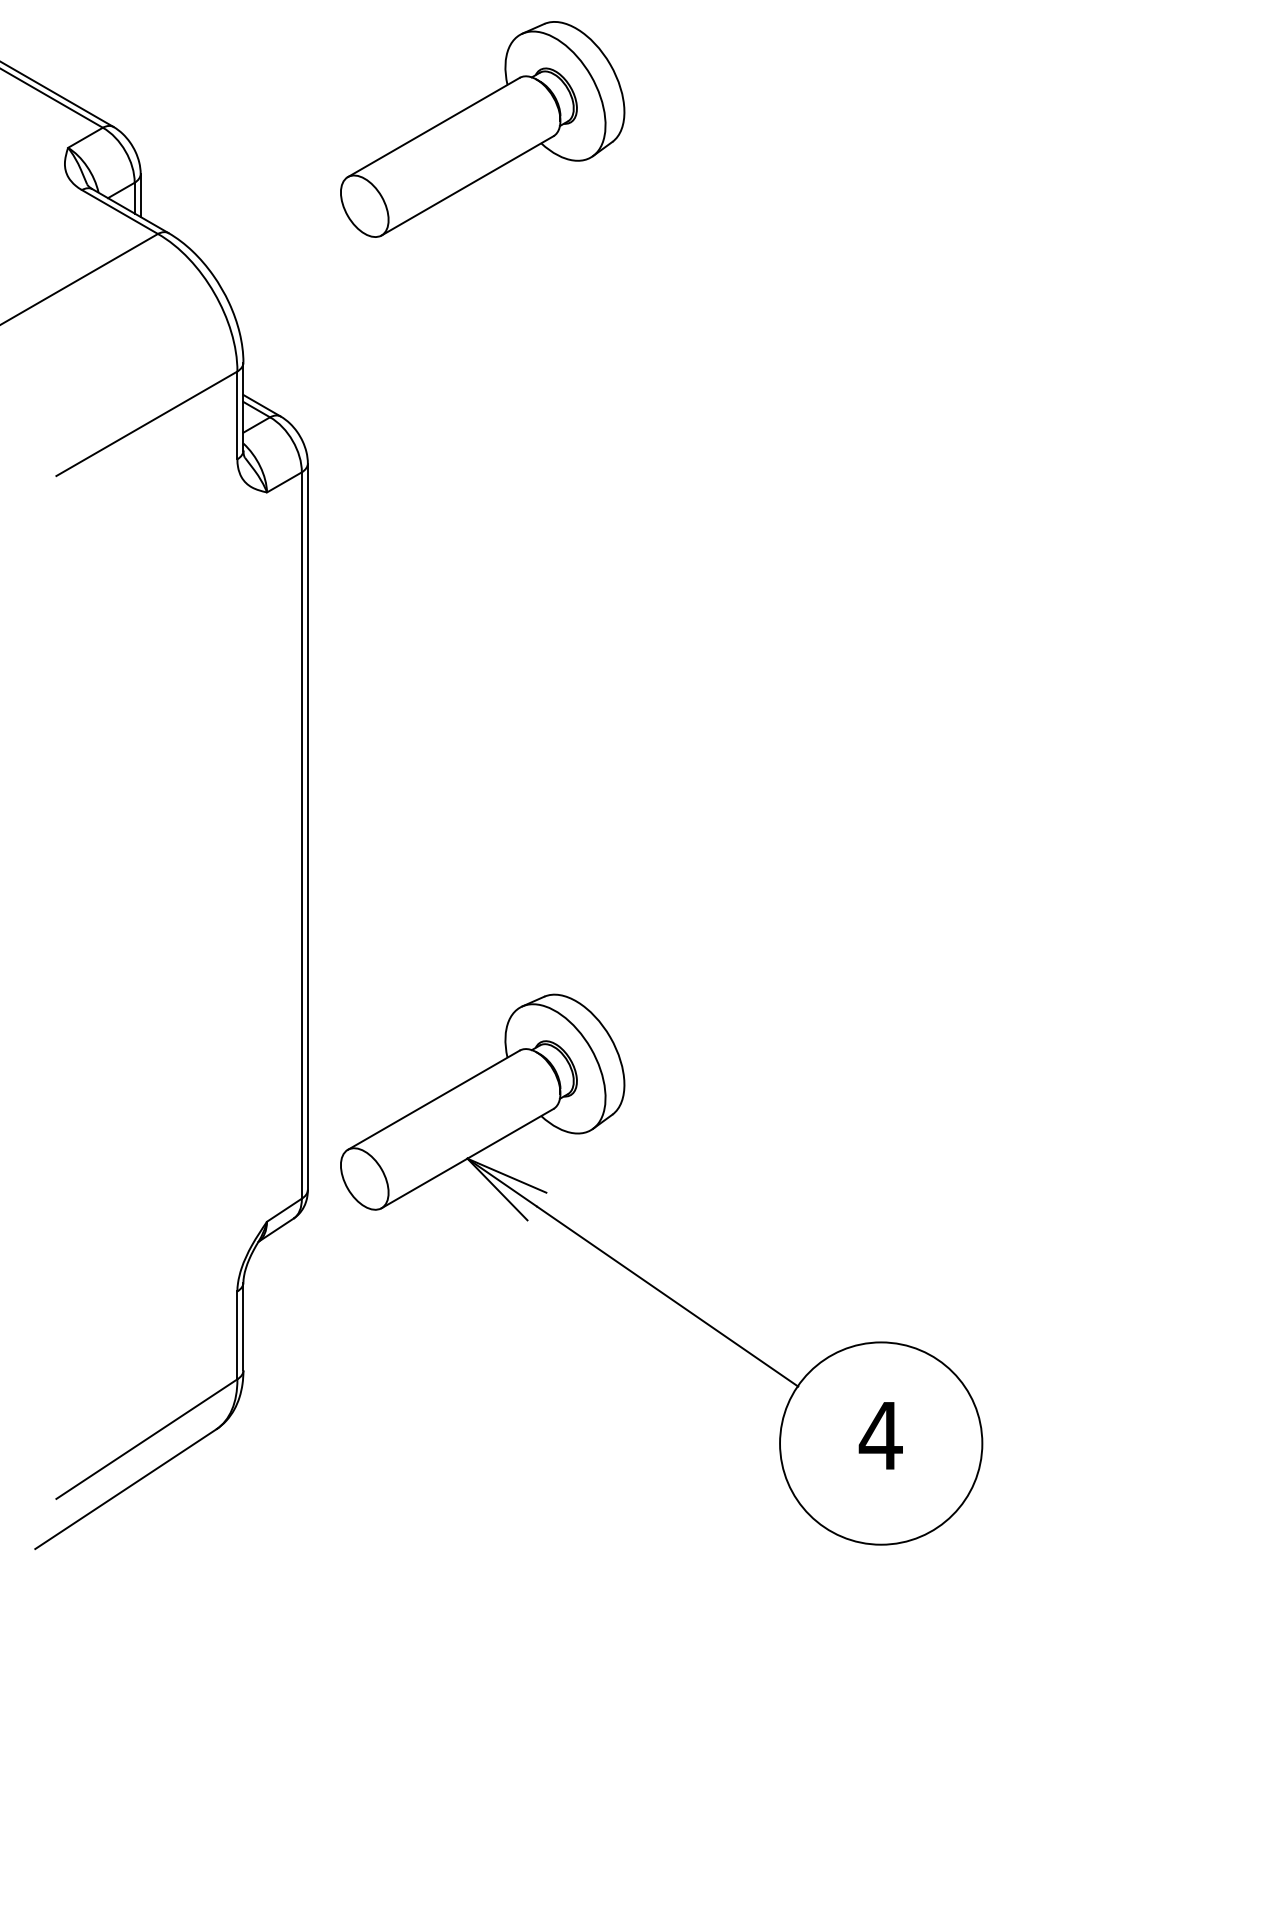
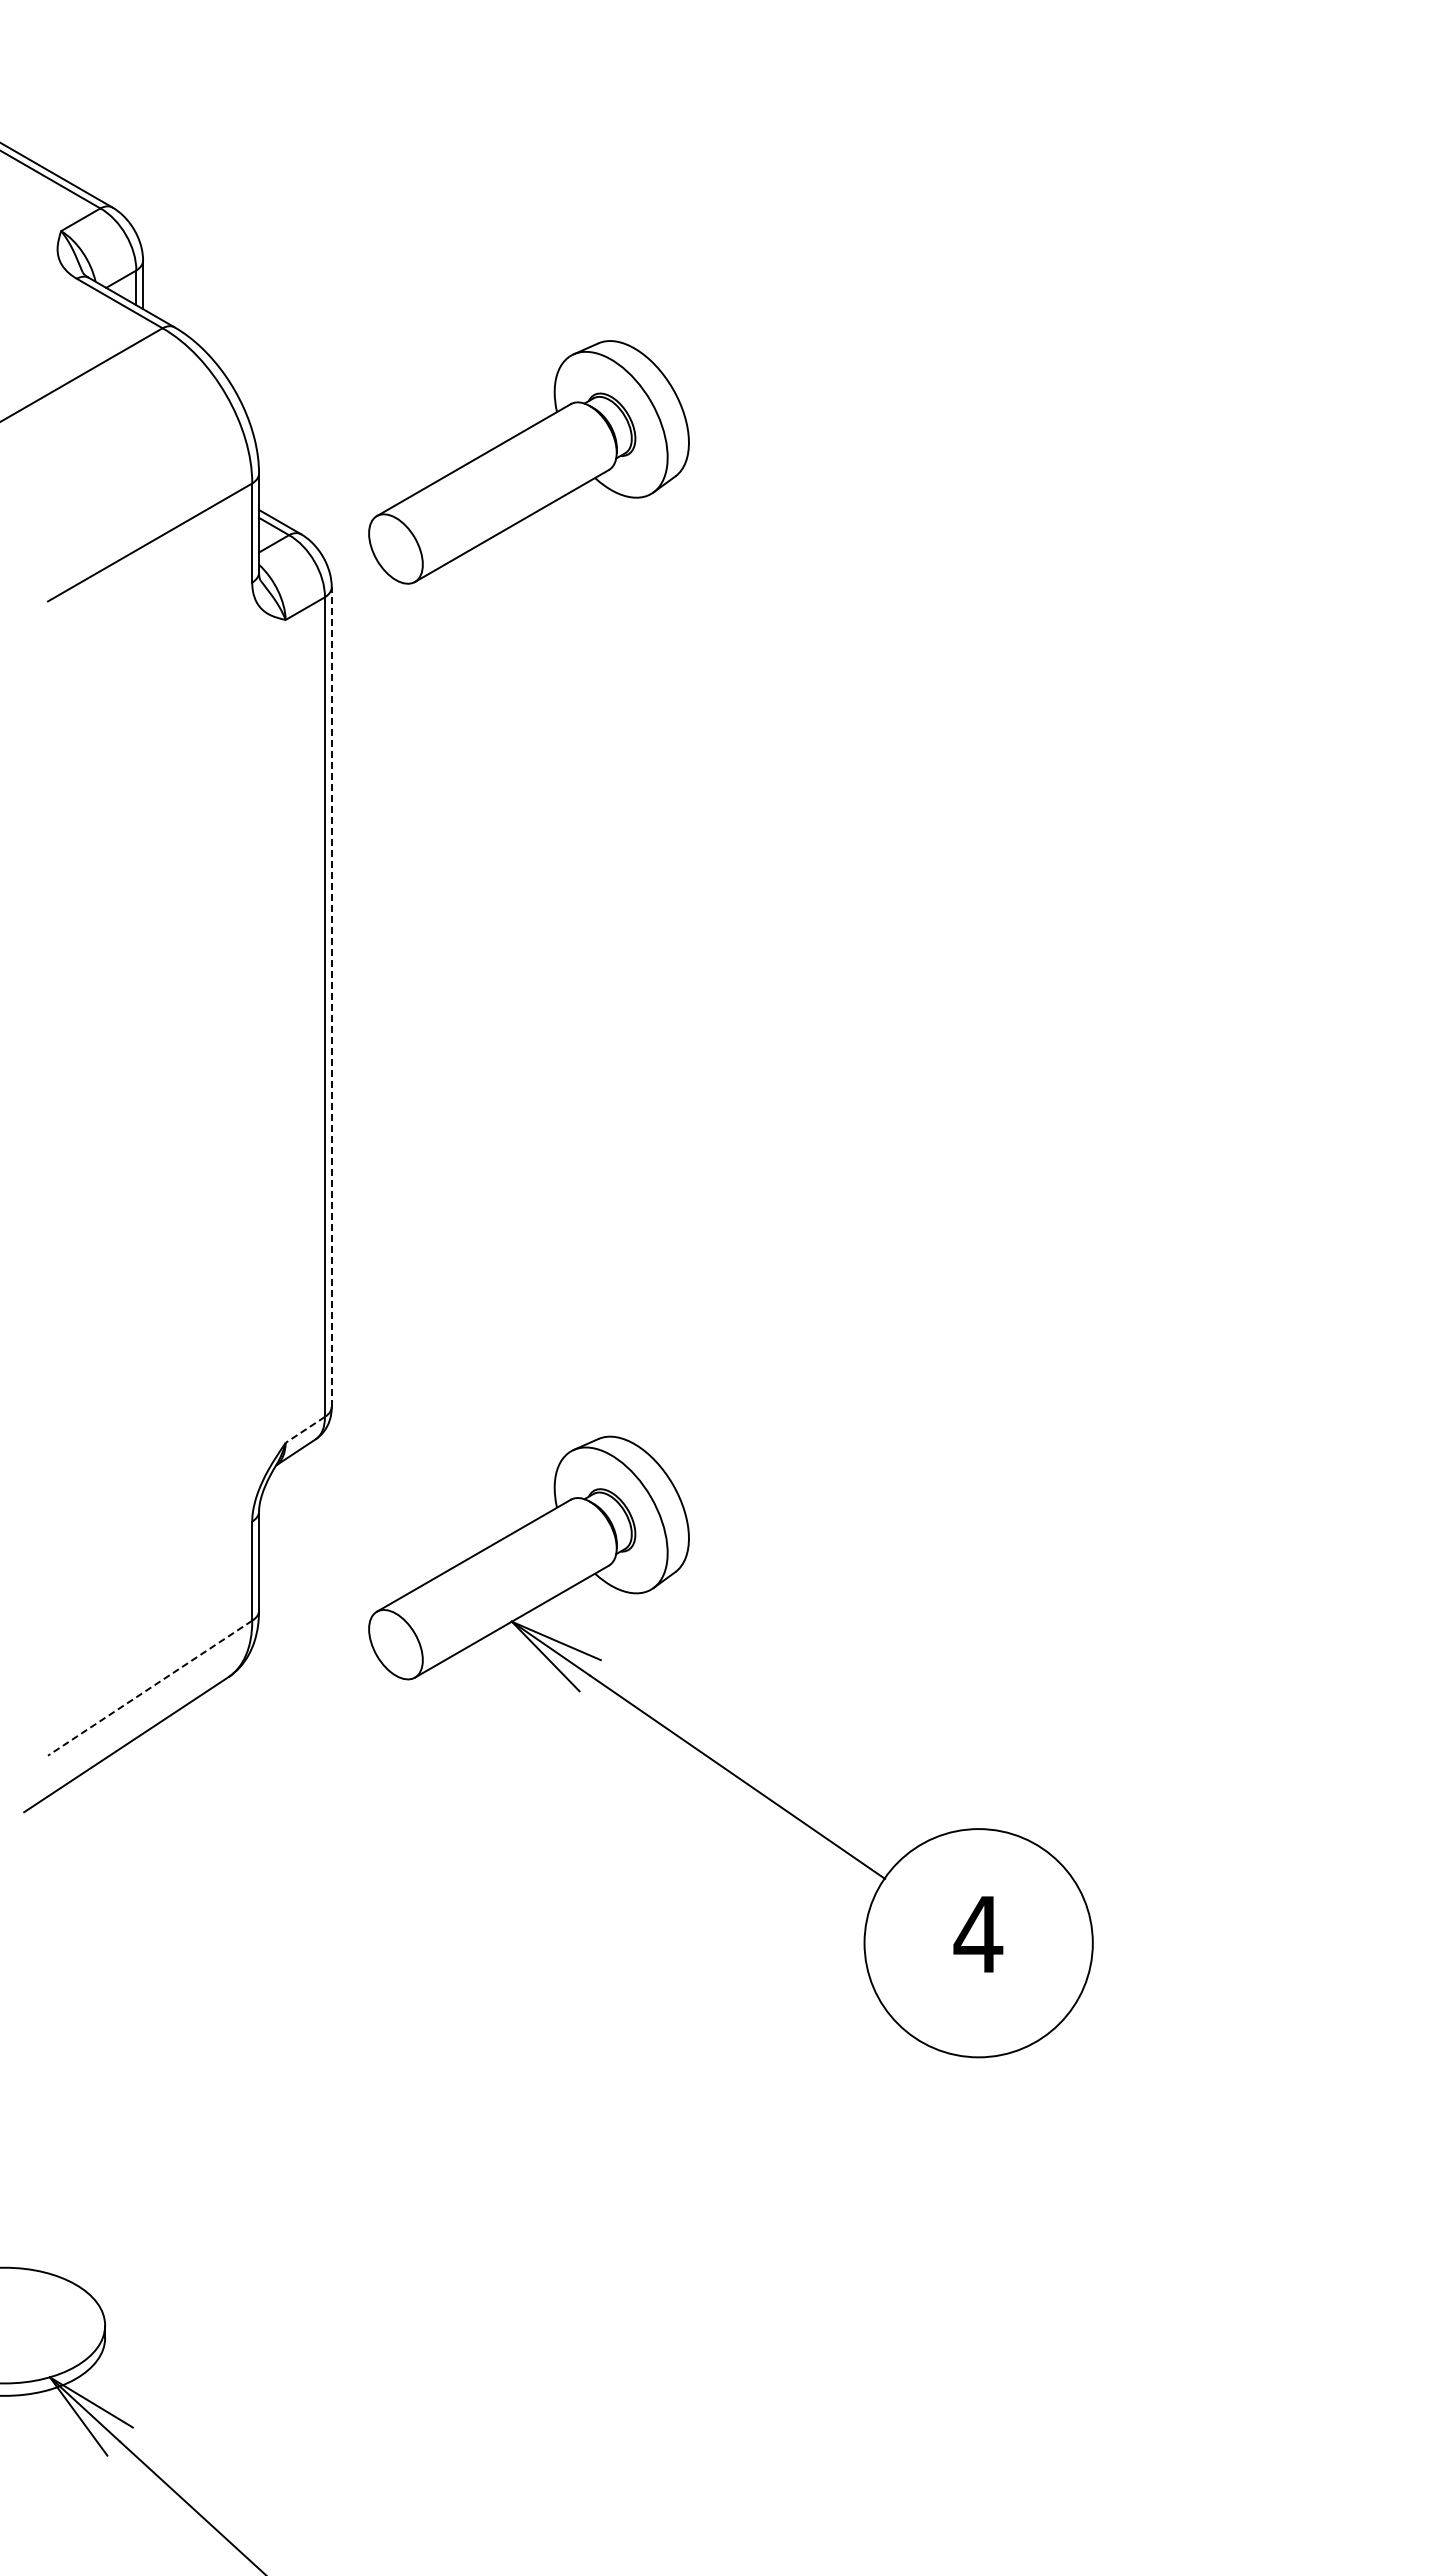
part: (482, 129) -> (528, 462), moved
line: (307, 827) -> (331, 997), solid -> dashed
line: (284, 1209) -> (305, 1429), solid -> dashed
part: (651, 1284) -> (719, 1763), moved
line: (146, 1439) -> (149, 1688), solid -> dashed

